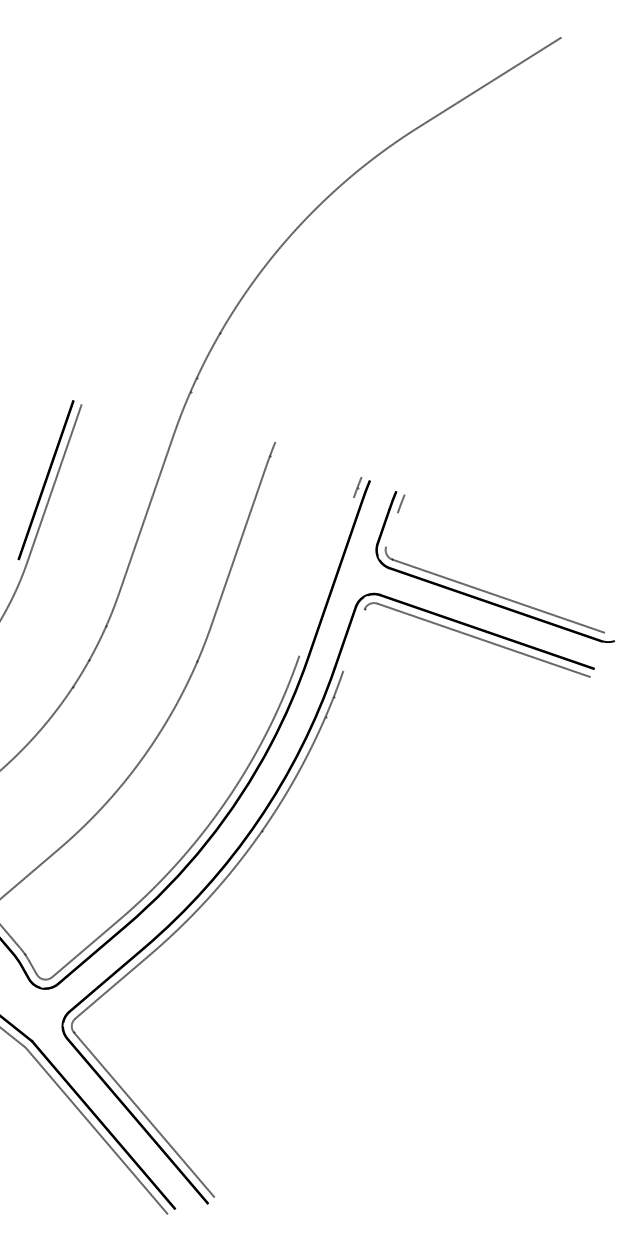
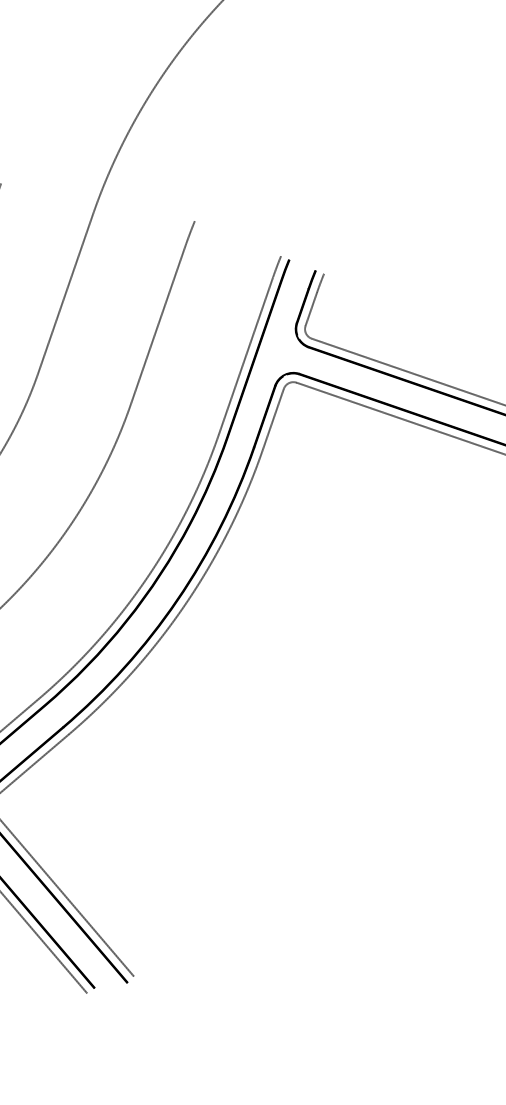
line: (391, 529) -> (310, 308), added
line: (326, 576) -> (245, 355), added
line: (353, 639) -> (272, 418), added

